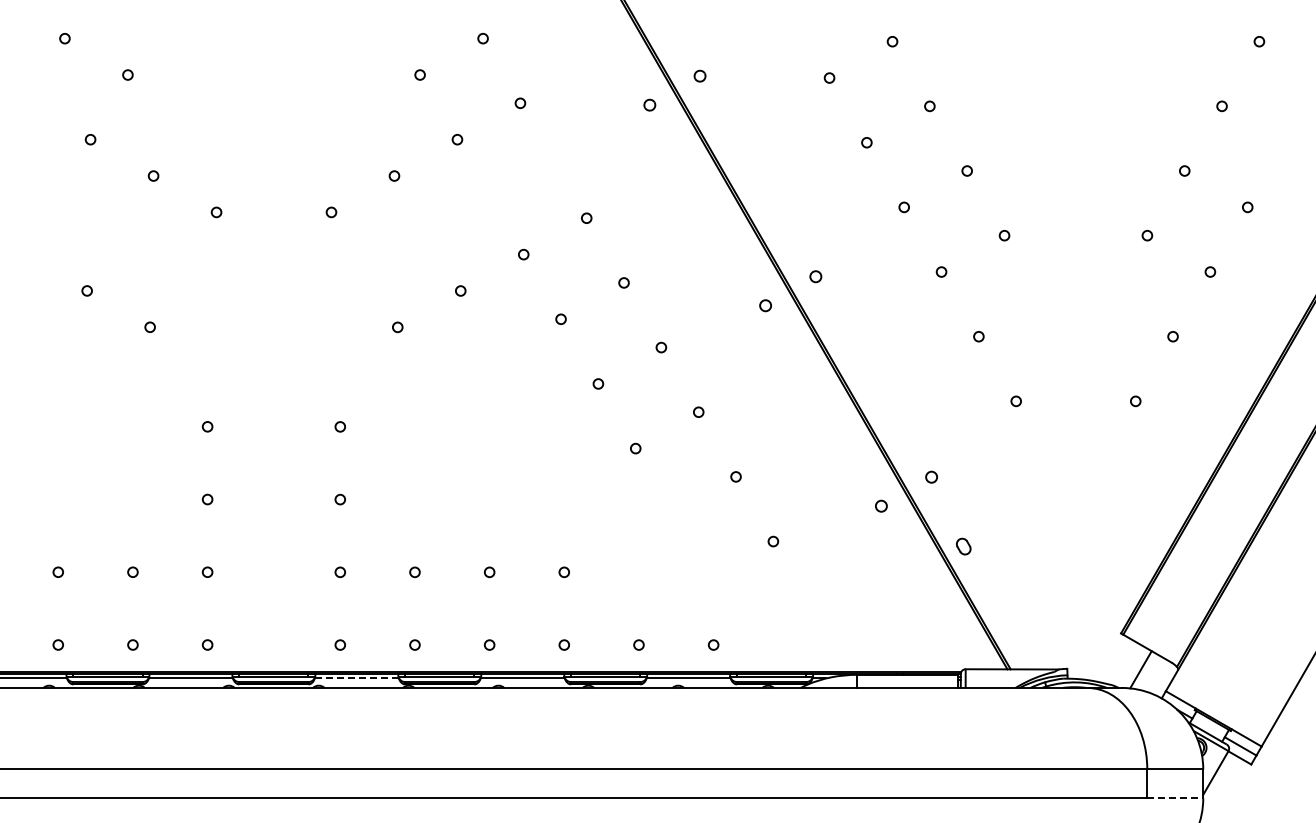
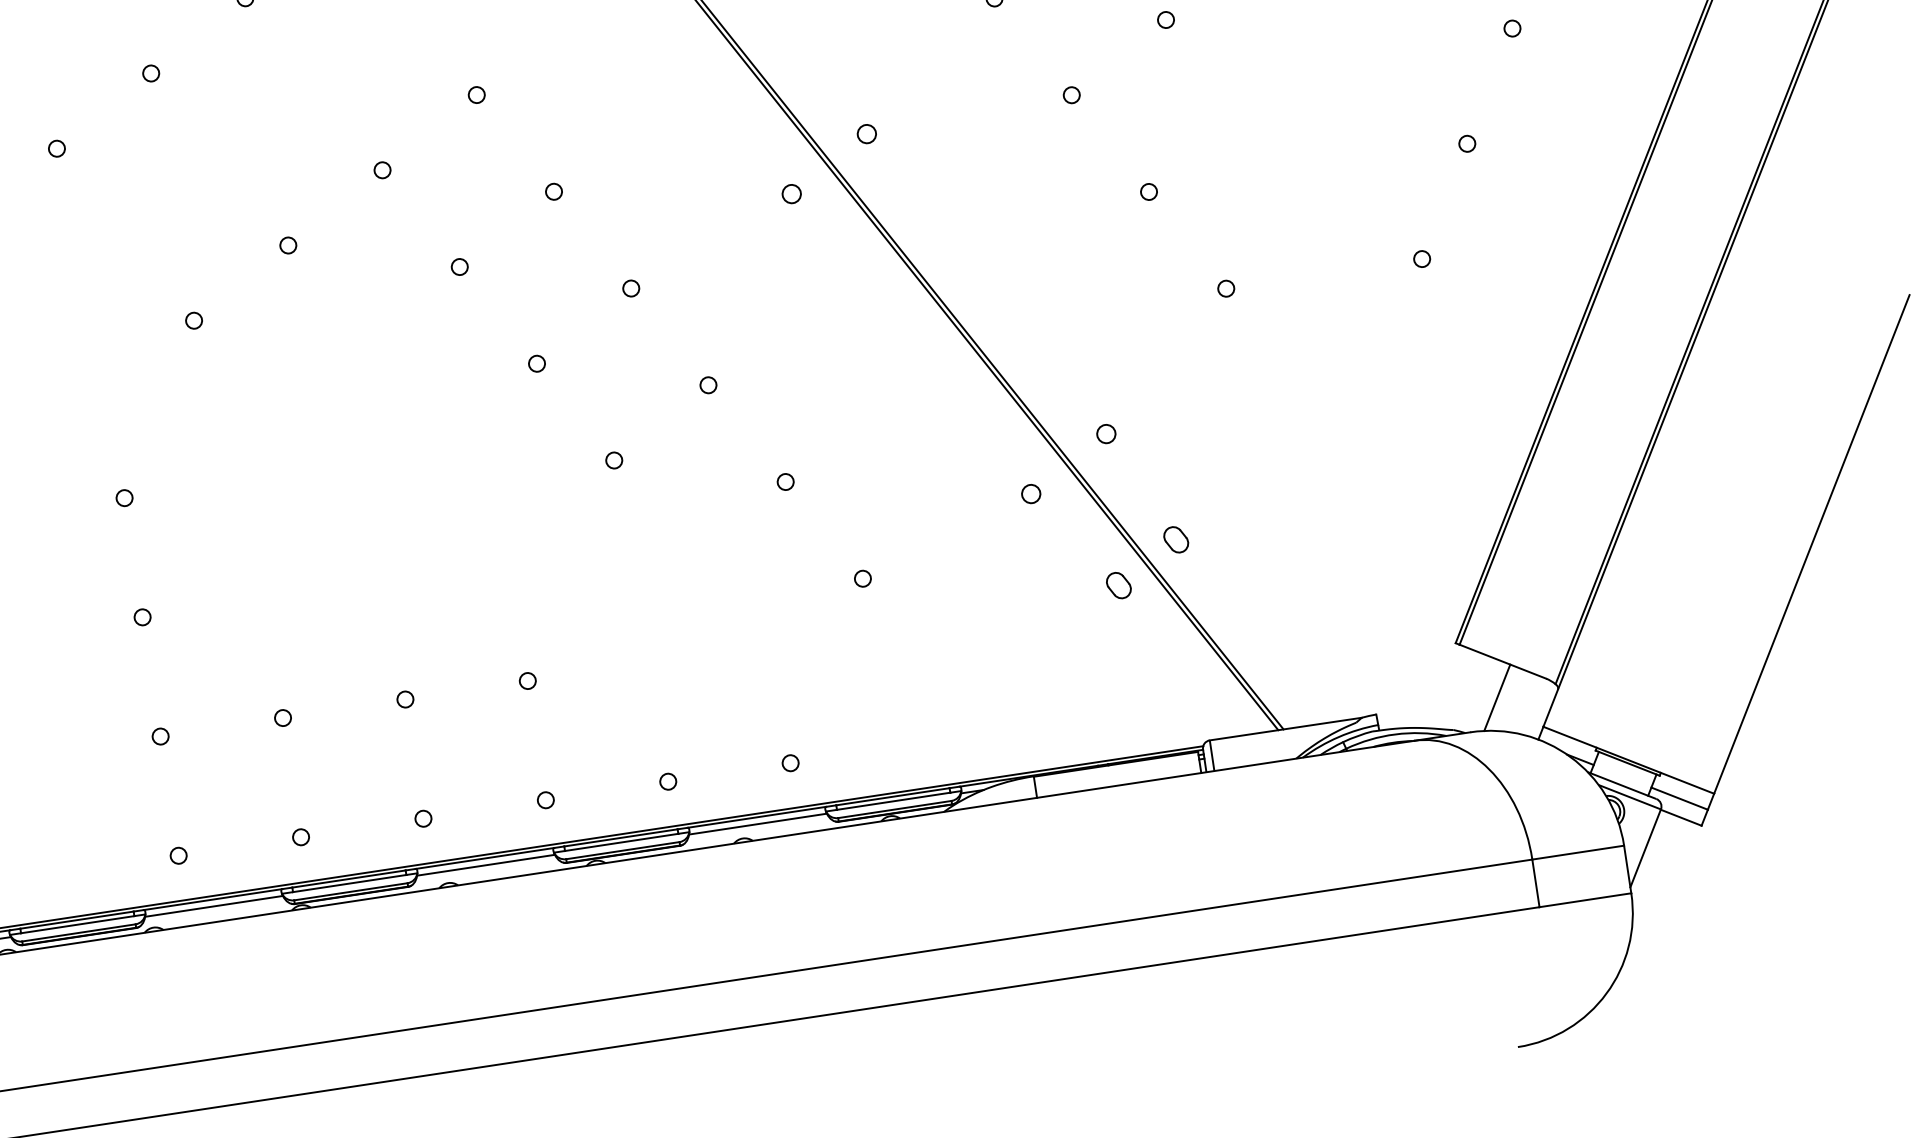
part: (925, 568) -> (1118, 585), added
line: (356, 678) -> (213, 906), dashed -> solid
line: (1175, 798) -> (1585, 900), dashed -> solid

